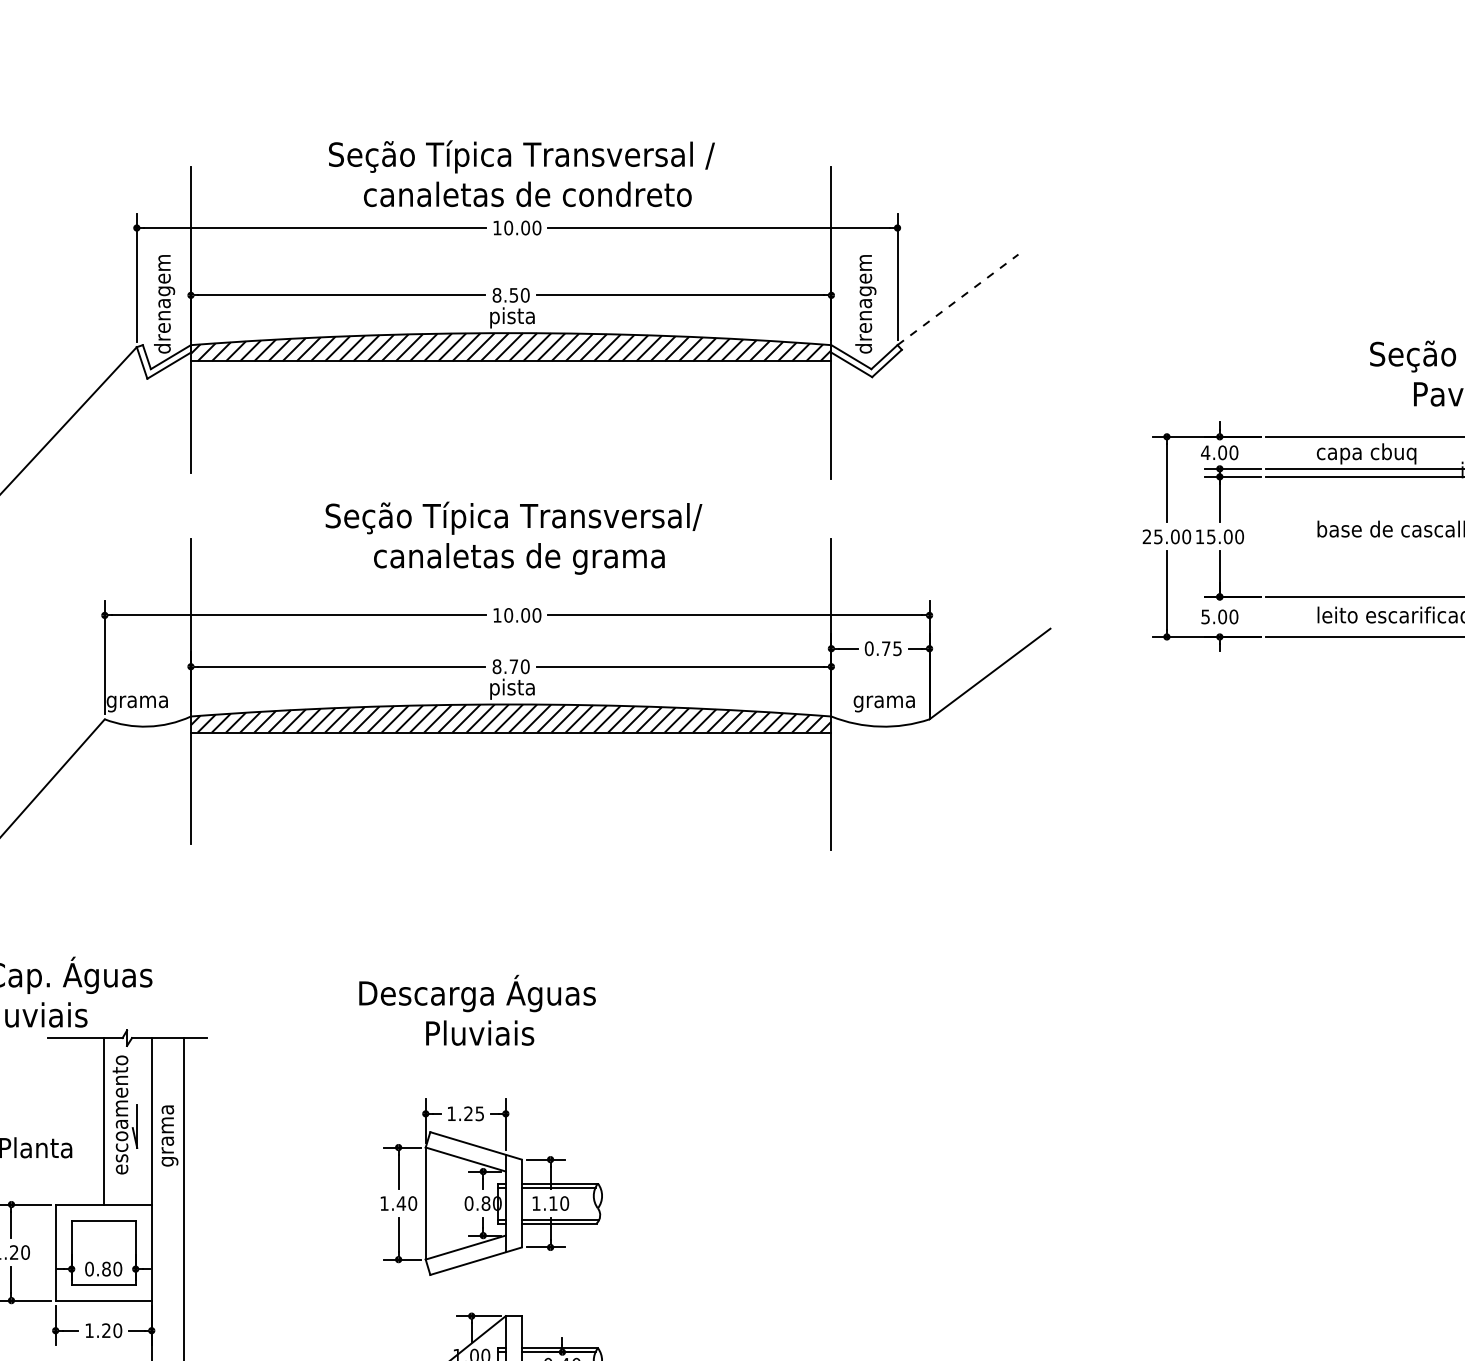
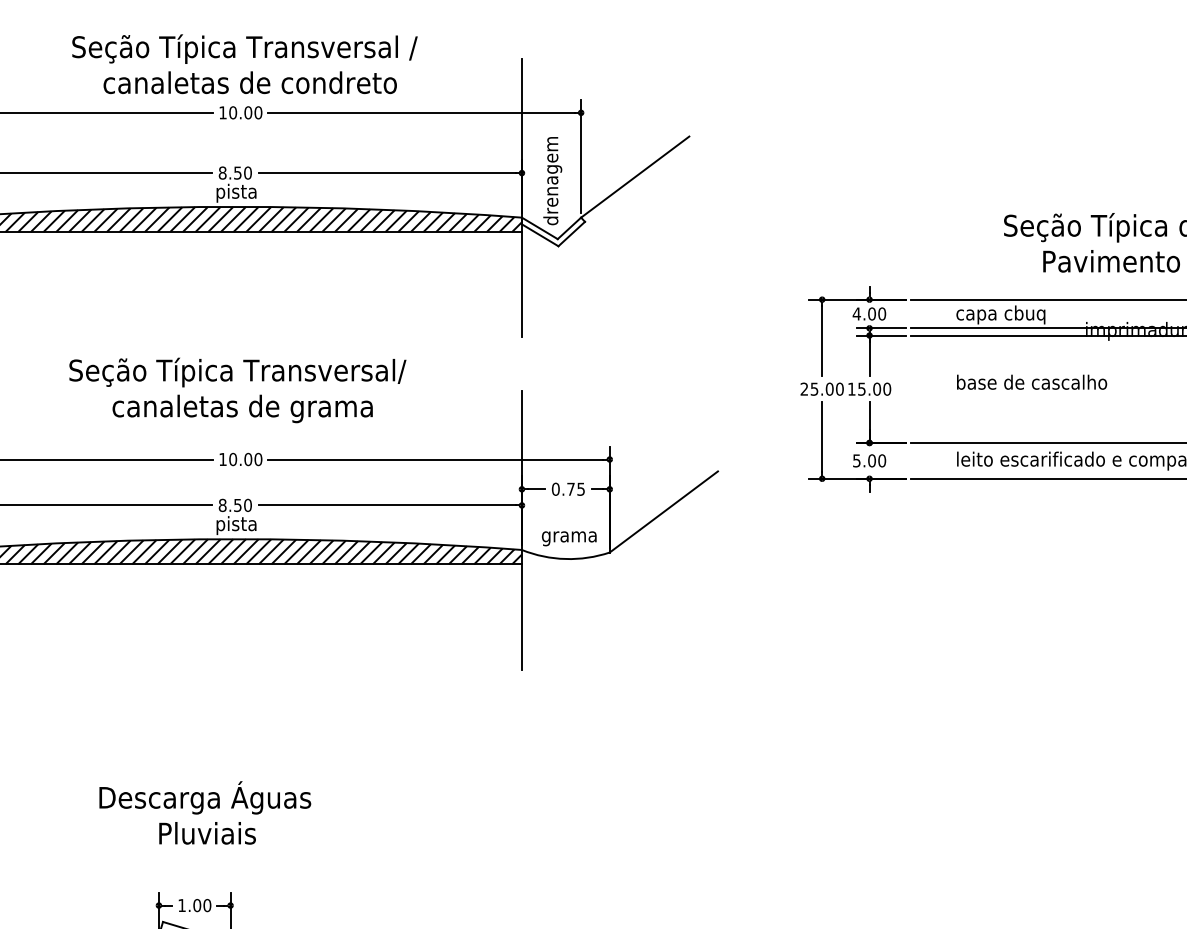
line: (957, 299) -> (634, 176), dashed -> solid
text: (513, 666) -> (237, 505), 8.70 -> 8.50
text: (474, 1113) -> (202, 905), 1.25 -> 1.00

